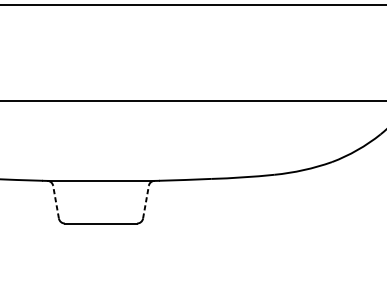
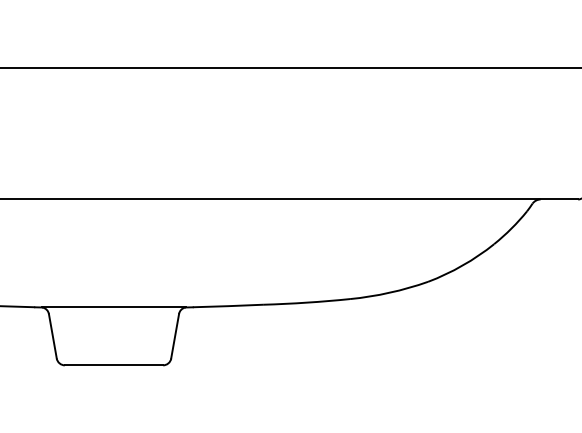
line: (55, 202) -> (52, 336), dashed -> solid
line: (146, 202) -> (175, 336), dashed -> solid

